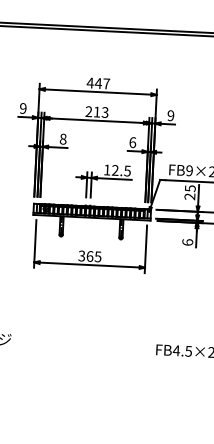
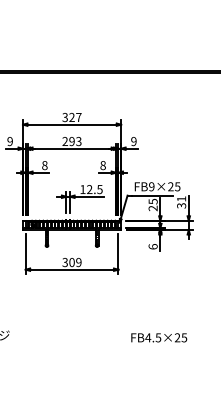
text: (94, 83) -> (68, 117), 447 -> 327
text: (96, 112) -> (71, 141), 213 -> 293
text: (132, 142) -> (102, 165), 6 -> 8
text: (94, 255) -> (75, 261), 365 -> 309

